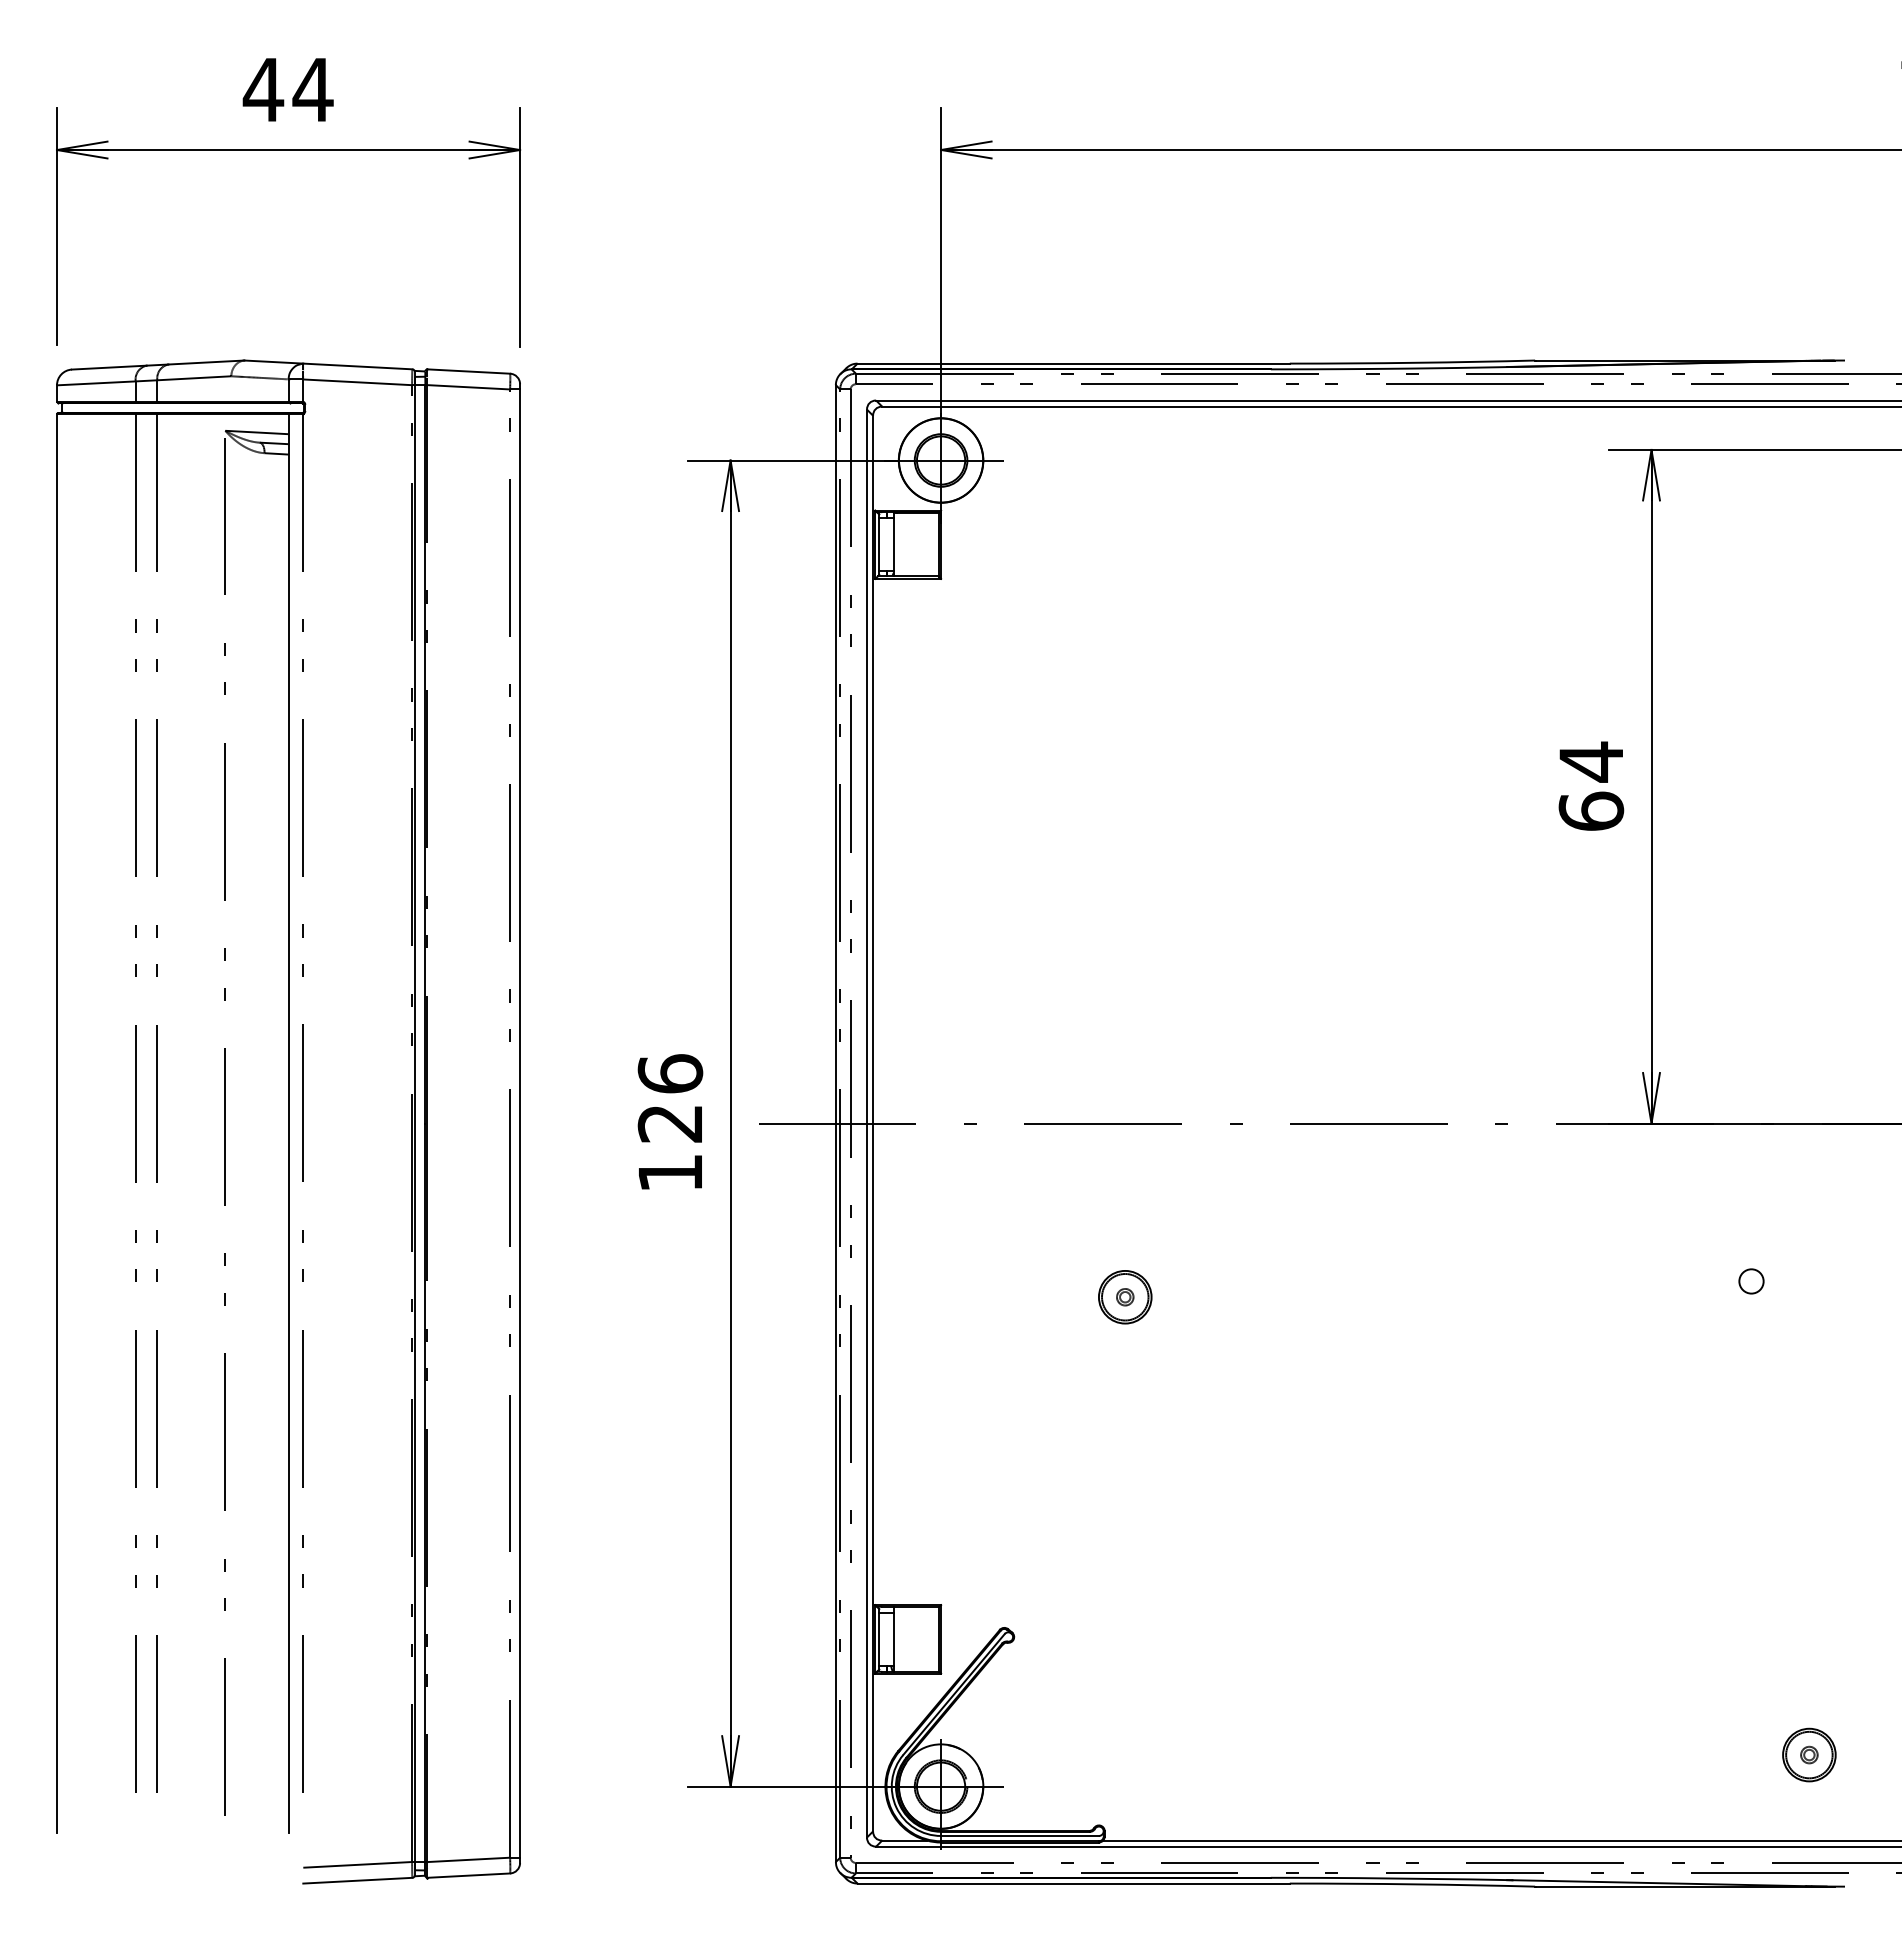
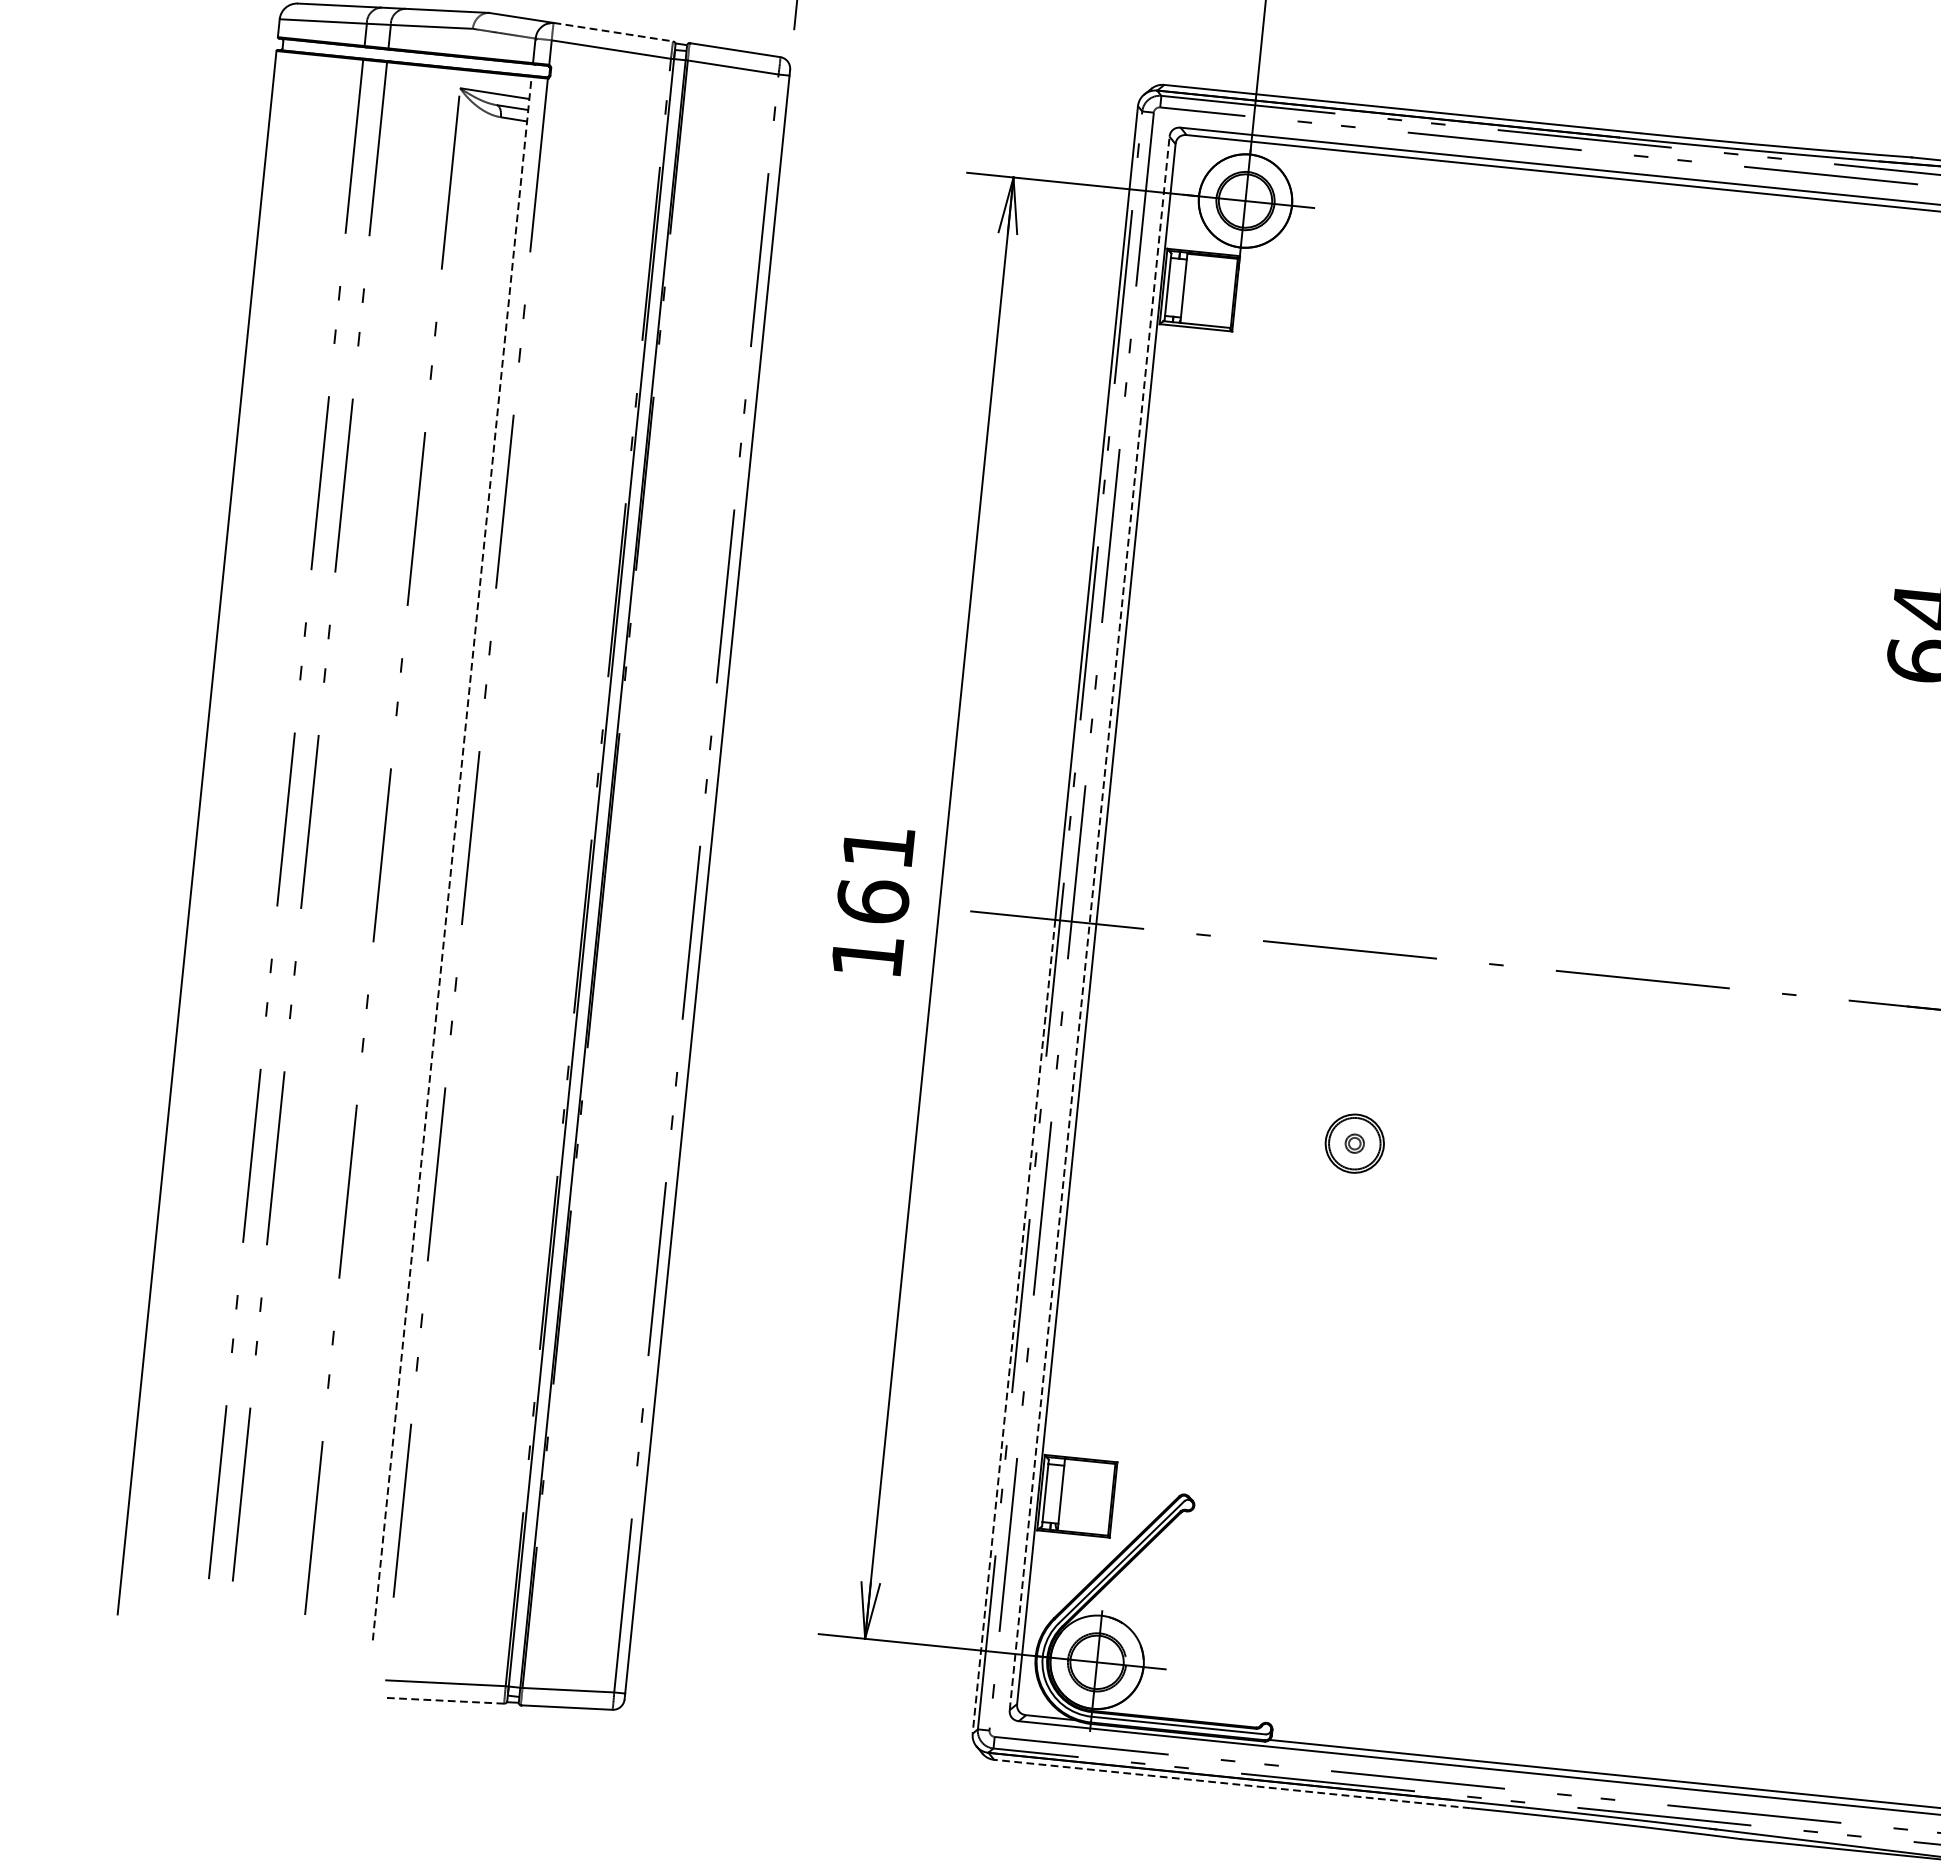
line: (357, 366) -> (612, 32), solid -> dashed
text: (670, 1098) -> (875, 873), 126 -> 161
line: (288, 1123) -> (452, 858), solid -> dashed
line: (867, 1123) -> (1090, 923), solid -> dashed
line: (835, 1493) -> (1013, 1327), solid -> dashed
line: (357, 1880) -> (443, 1700), solid -> dashed
line: (1073, 1883) -> (1232, 1783), solid -> dashed

